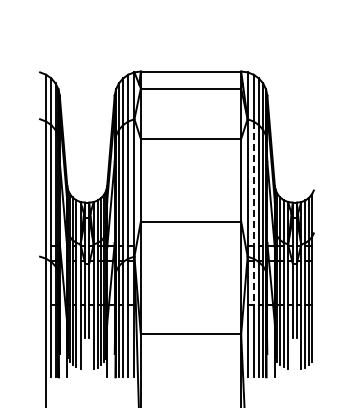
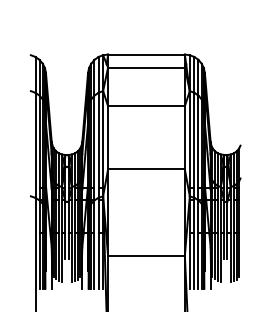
line: (253, 184) -> (194, 141), dashed -> solid
line: (253, 283) -> (194, 216), dashed -> solid

